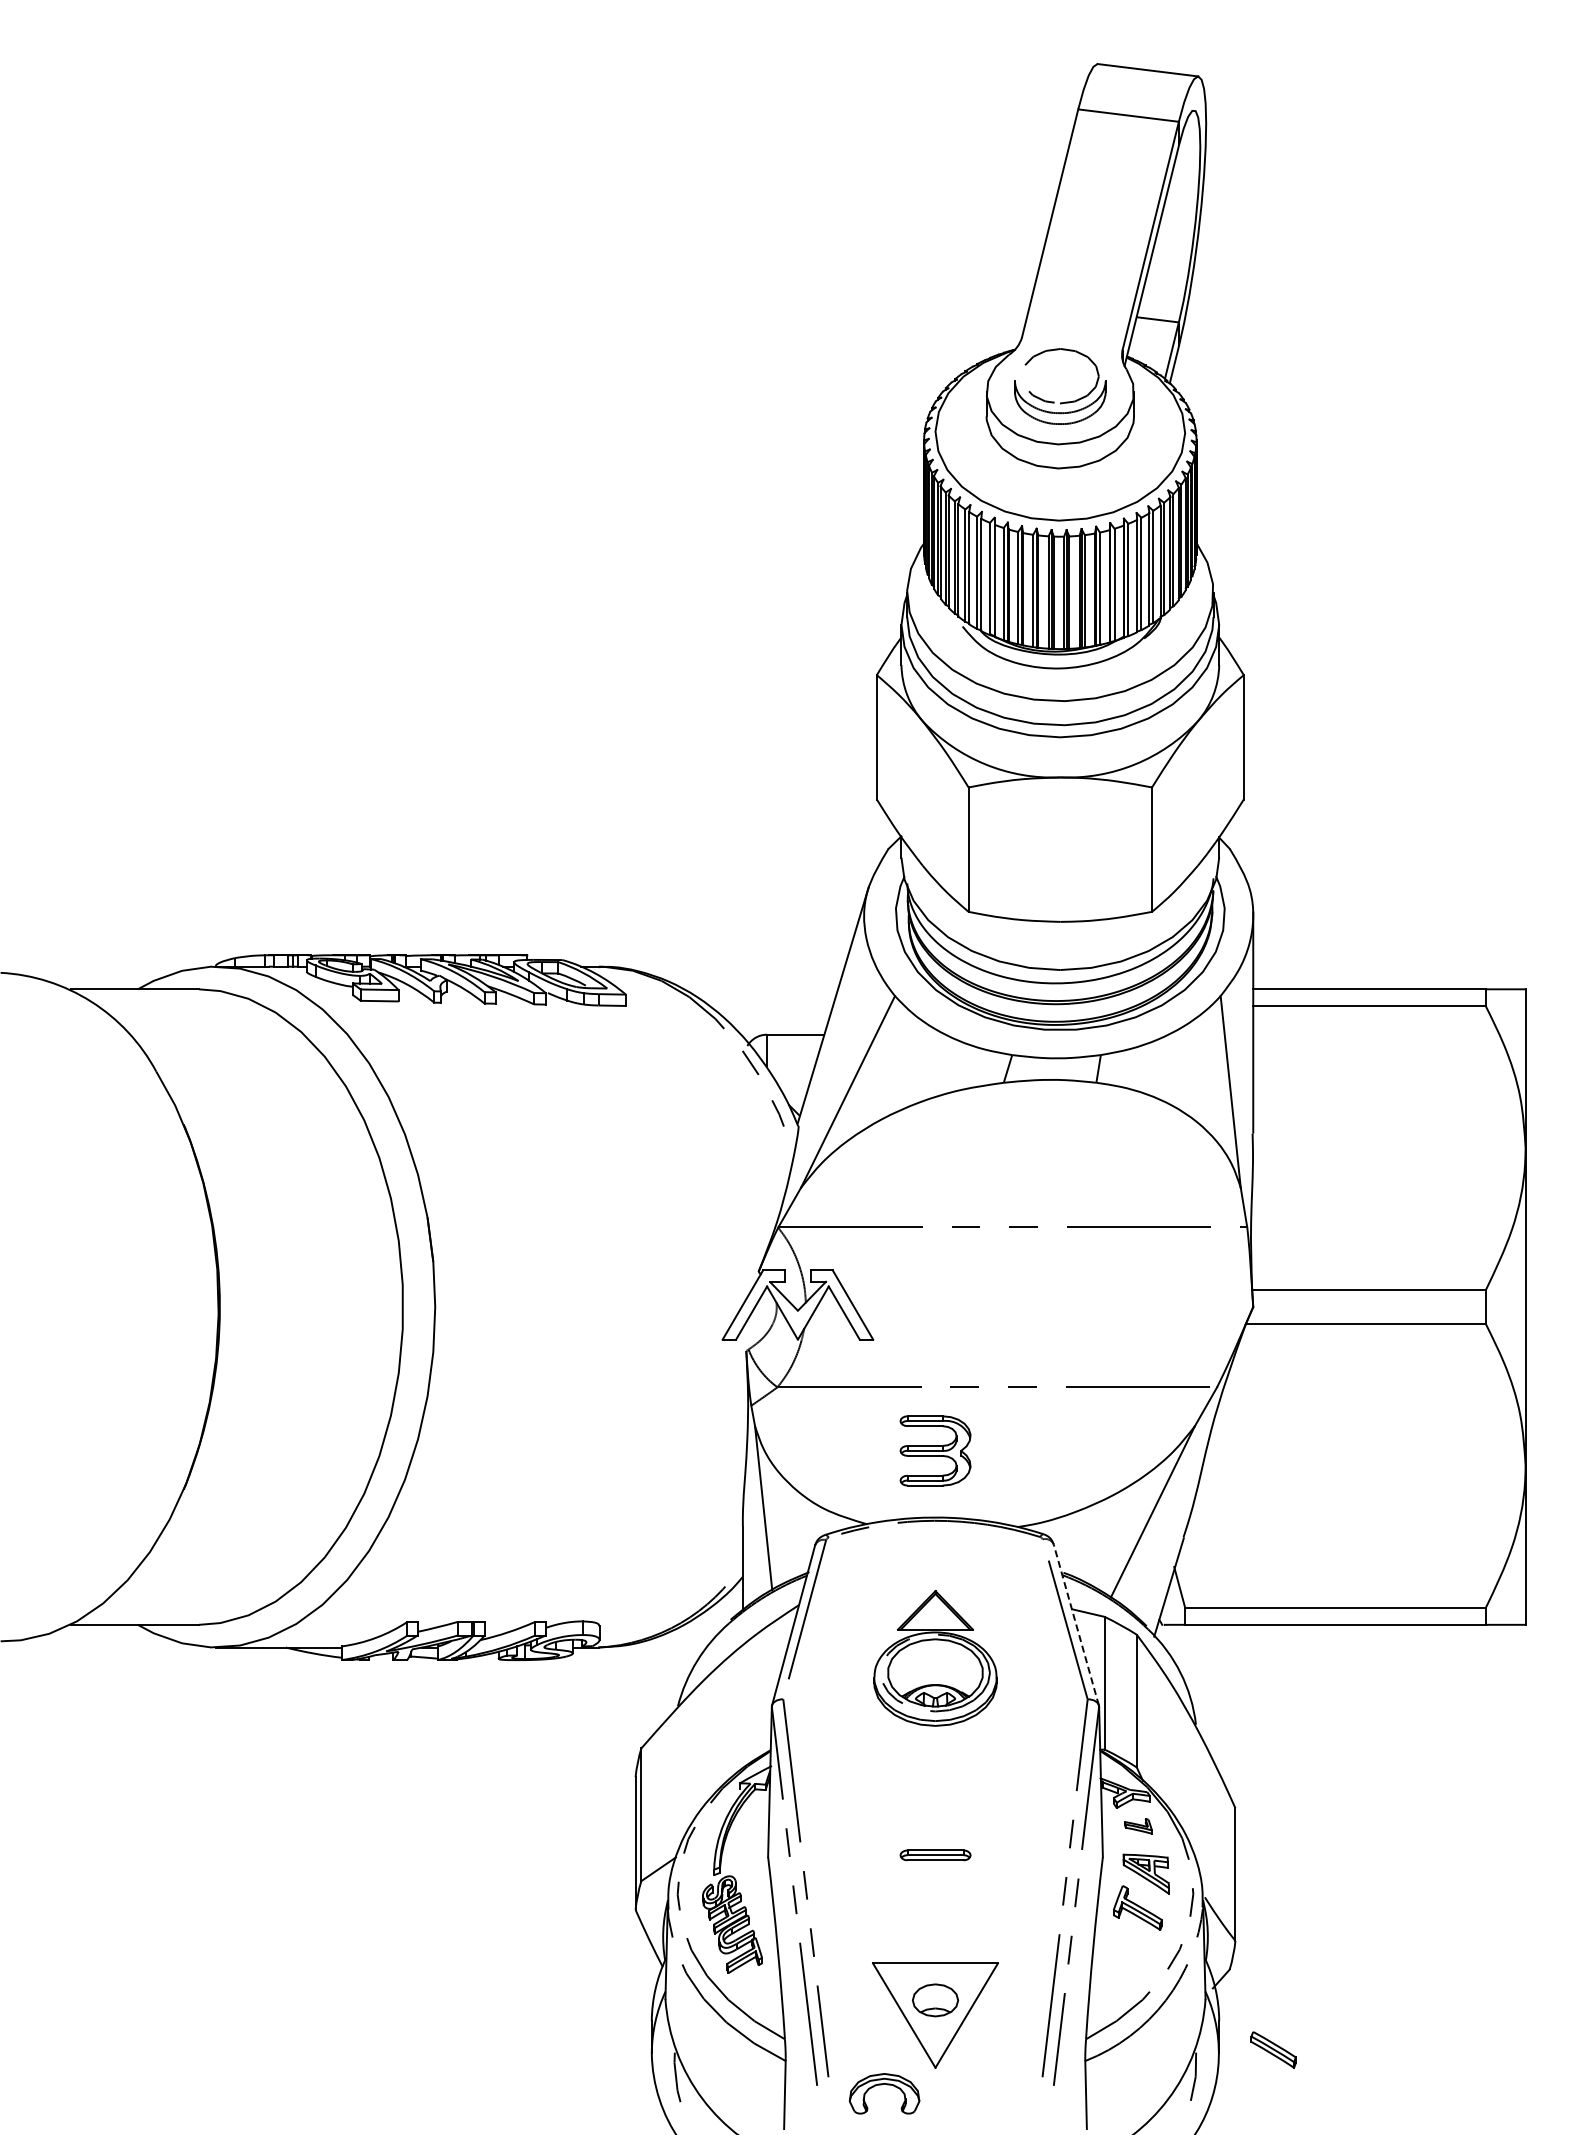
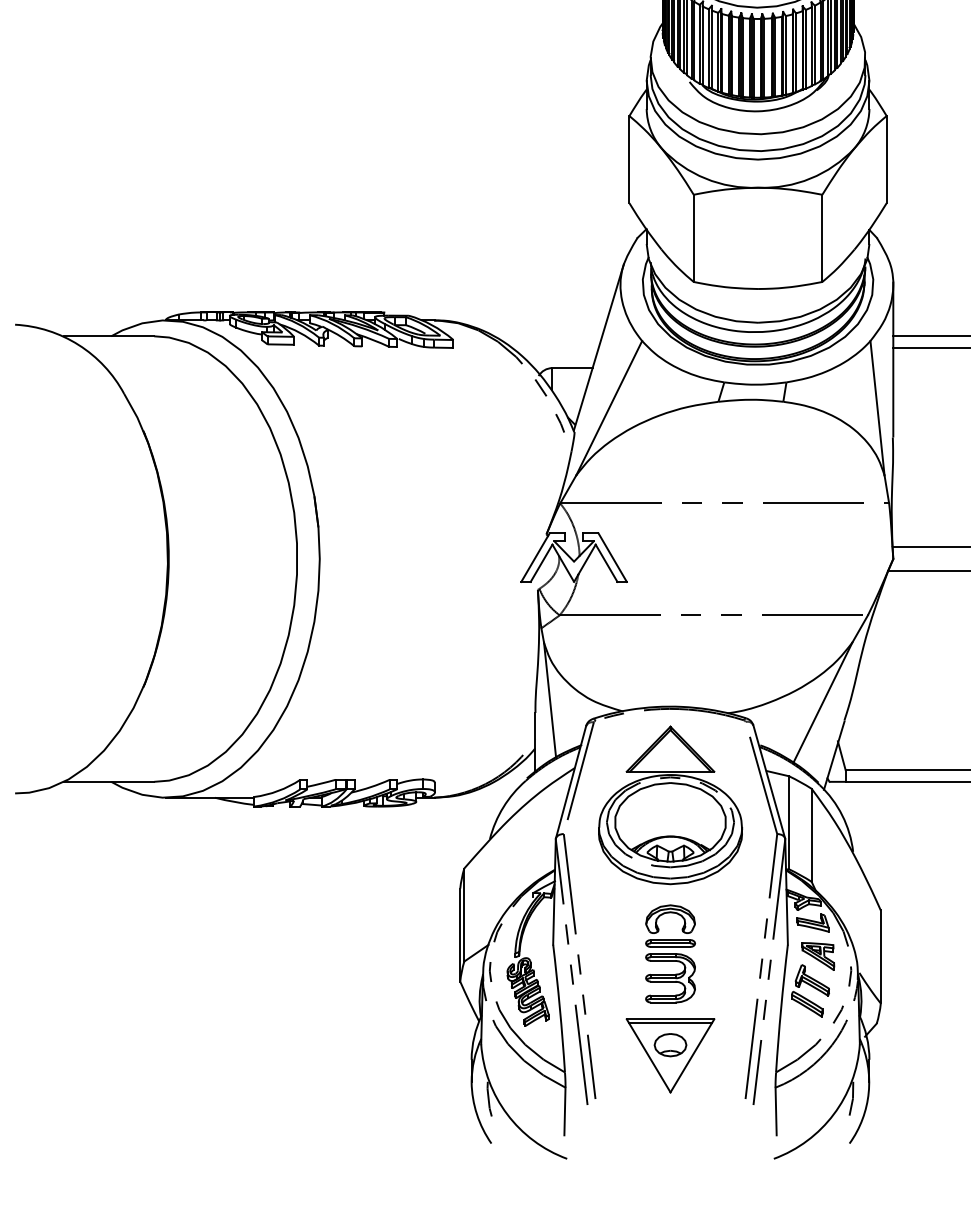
part: (935, 1450) -> (670, 977), moved
line: (1076, 1624) -> (769, 781), dashed -> solid
part: (935, 1658) -> (670, 805), size x1.67
part: (1138, 1826) -> (812, 923), size x1.67
line: (935, 1968) -> (670, 1022), added
part: (1273, 2049) -> (807, 1003), moved
part: (881, 2085) -> (668, 913), moved

